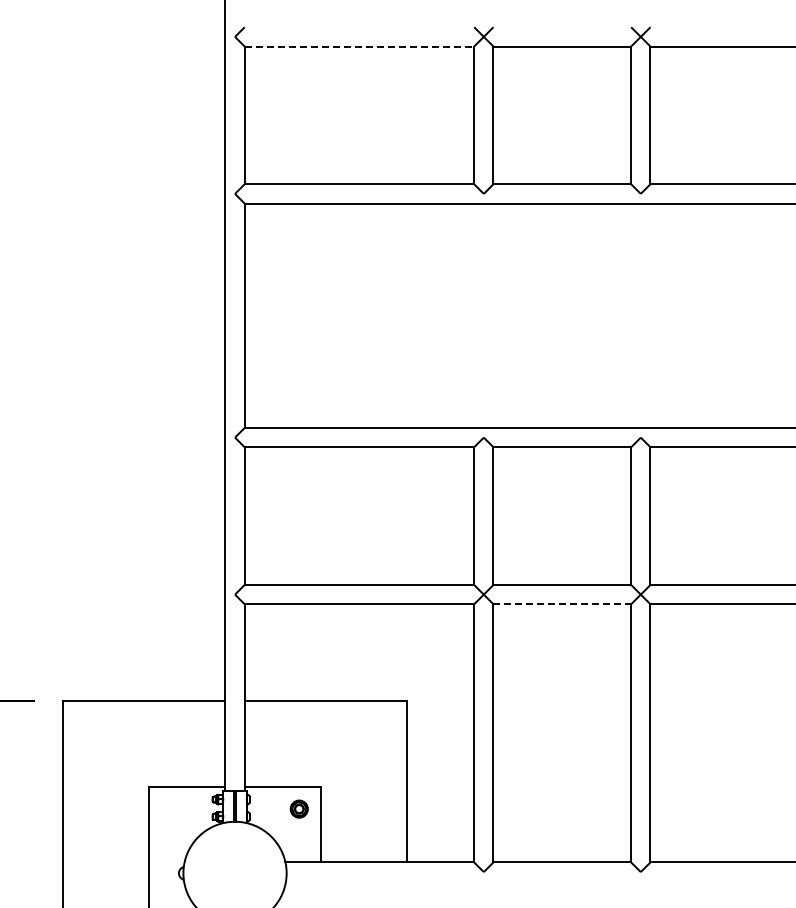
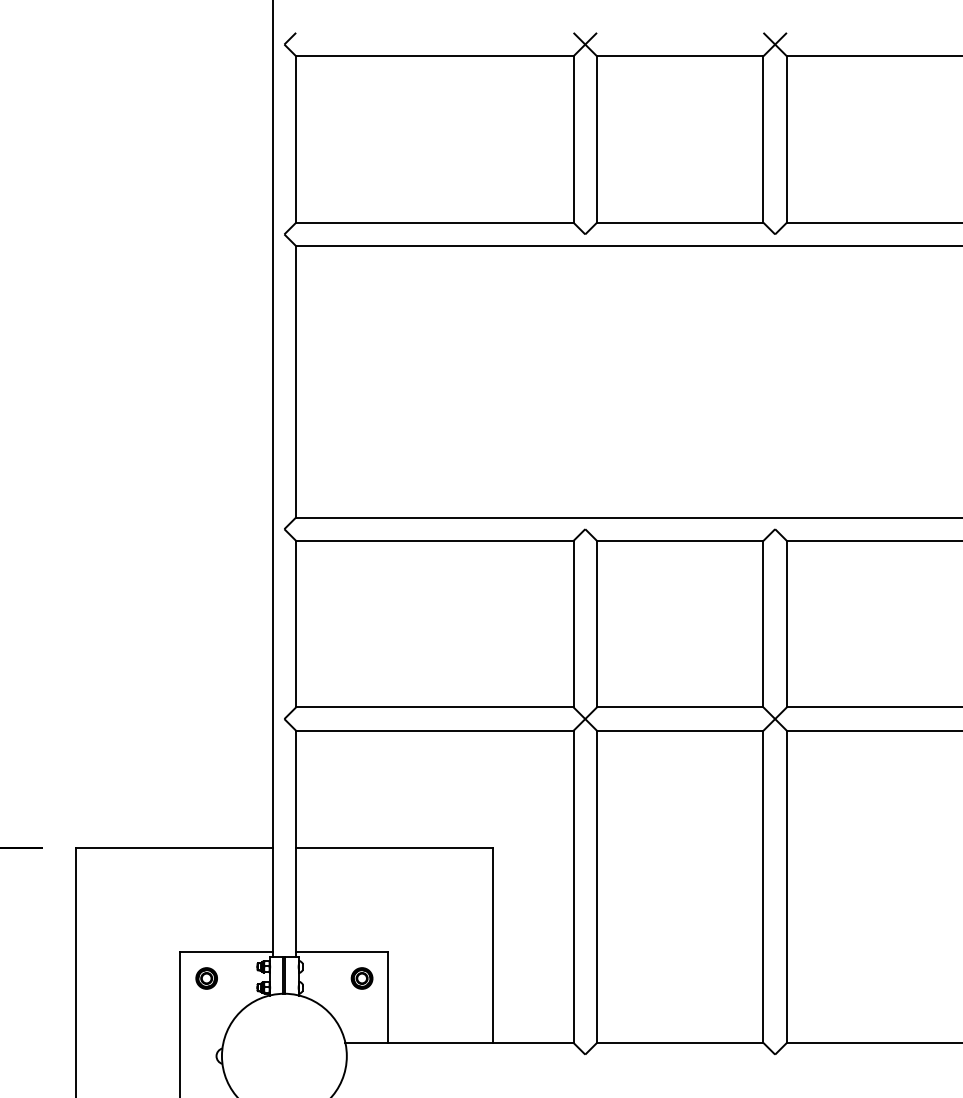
line: (359, 46) -> (434, 56), dashed -> solid
line: (562, 604) -> (680, 731), dashed -> solid
part: (170, 808) -> (206, 977), added

